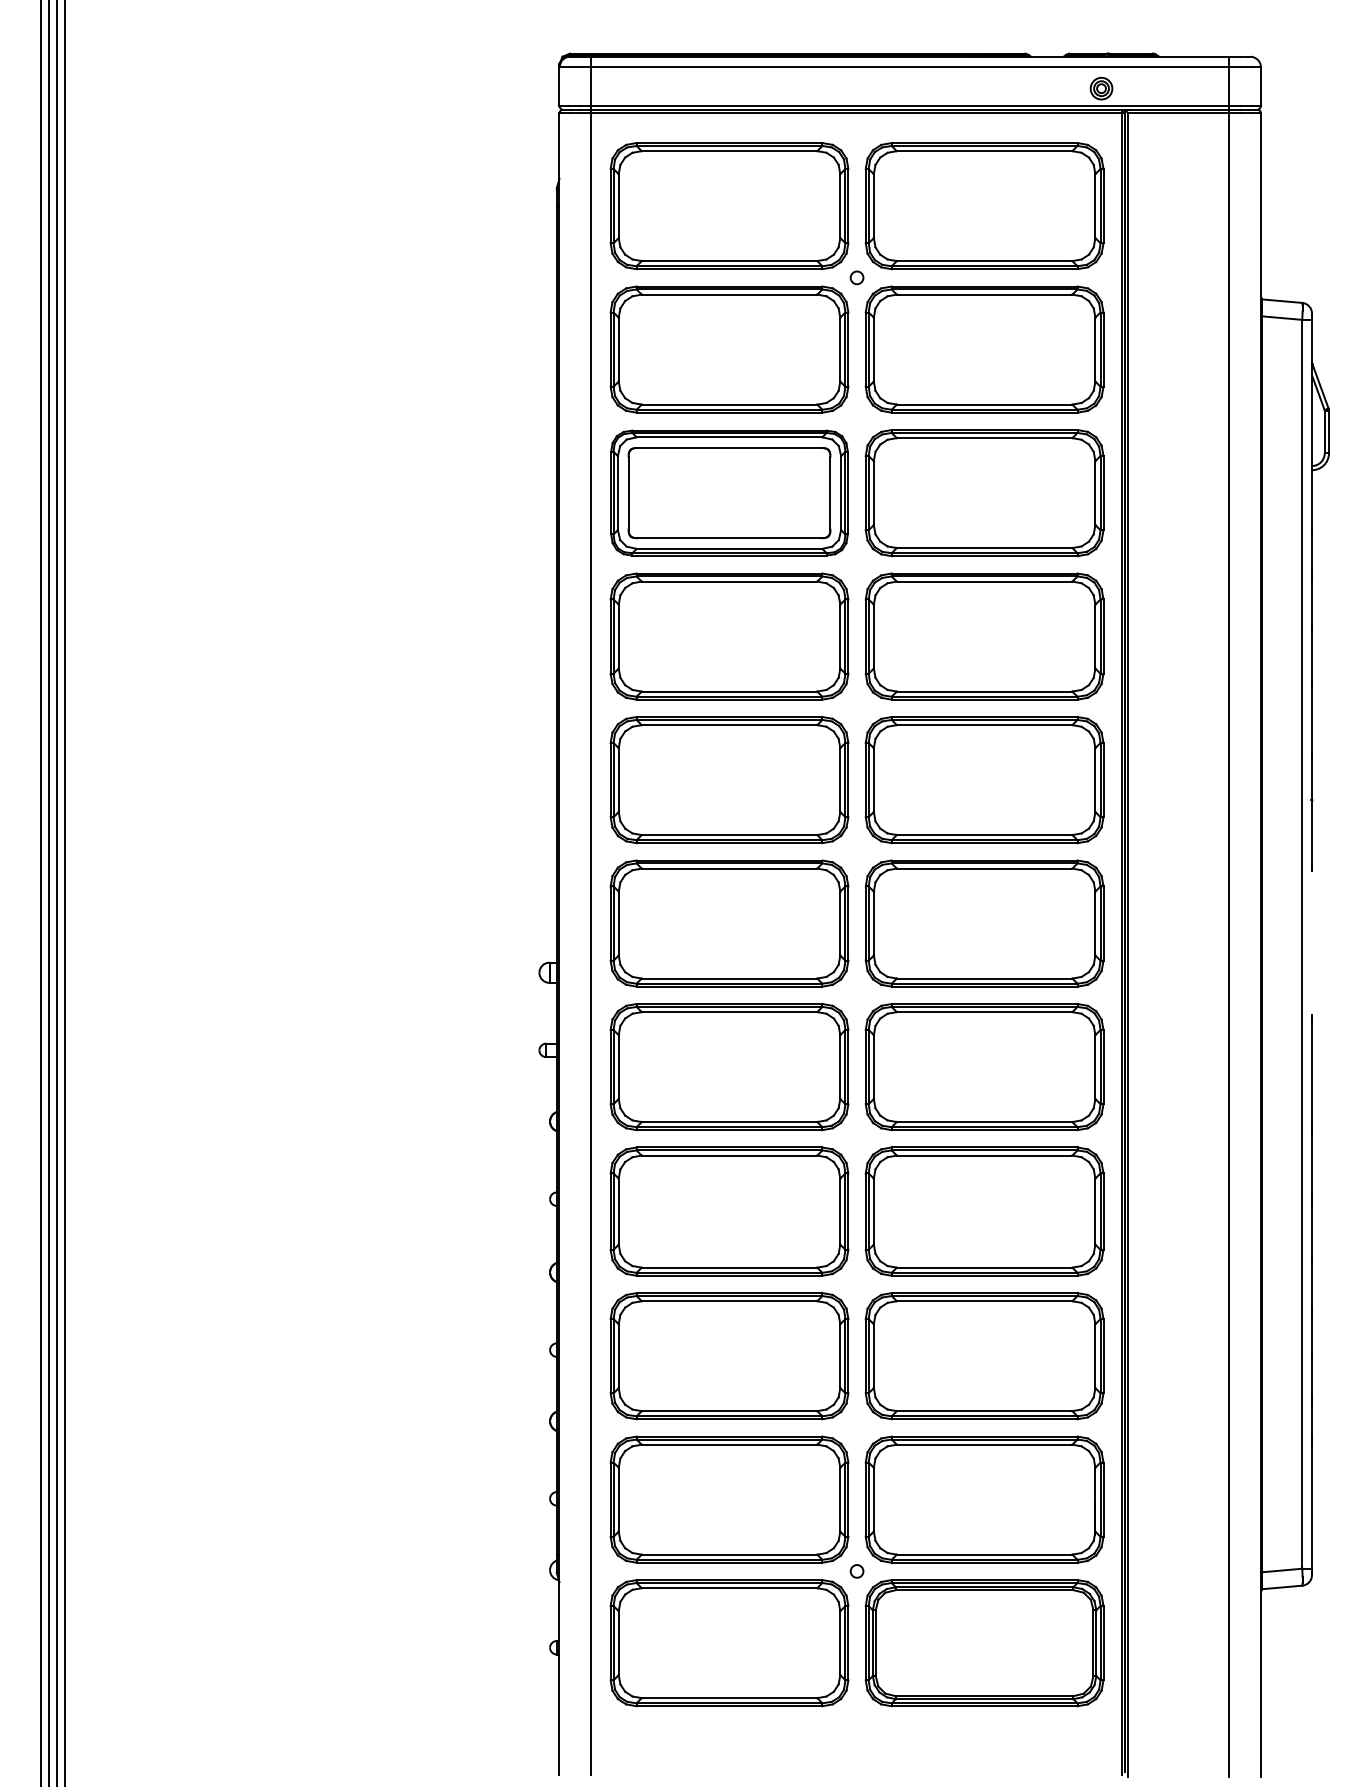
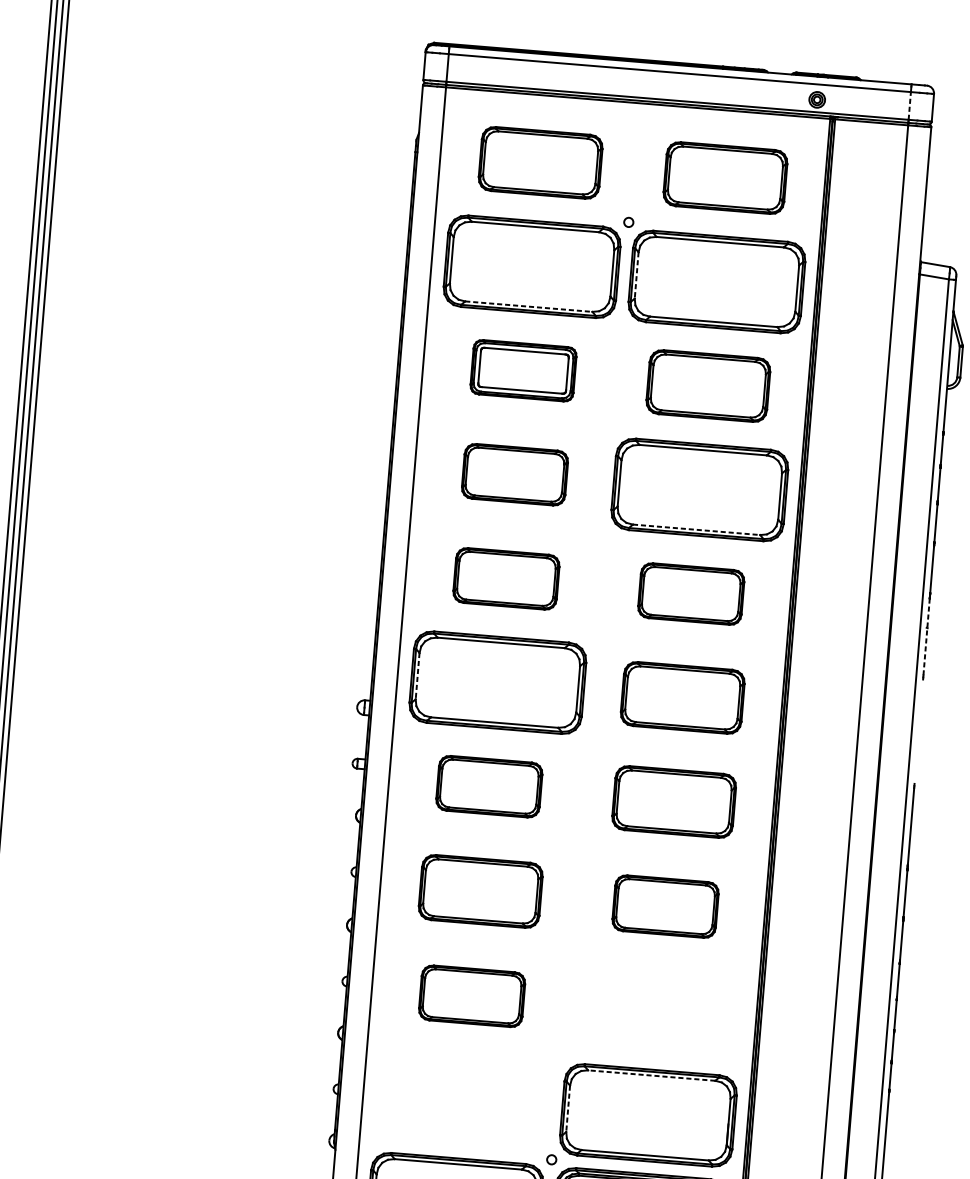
line: (1229, 86) -> (910, 105), solid -> dashed
part: (729, 206) -> (540, 163), size x0.7
part: (984, 206) -> (725, 178), size x0.7
line: (873, 349) -> (636, 275), solid -> dashed
line: (729, 404) -> (528, 306), solid -> dashed
part: (729, 492) -> (523, 370), size x0.6
part: (984, 493) -> (708, 386), size x0.7
part: (729, 636) -> (514, 474), size x0.6
line: (984, 691) -> (696, 529), solid -> dashed
part: (729, 780) -> (506, 579), size x0.6
part: (984, 780) -> (691, 594), size x0.6
line: (1312, 811) -> (927, 636), solid -> dashed
line: (618, 923) -> (417, 676), solid -> dashed
part: (984, 923) -> (682, 697), size x0.7
part: (729, 1066) -> (489, 786), size x0.6
part: (984, 1067) -> (674, 802), size x0.7
part: (729, 1211) -> (480, 891), size x0.7
part: (984, 1211) -> (665, 906), size x0.6
part: (729, 1356) -> (472, 996), size x0.6
part: (984, 1356) -> (656, 1011), removed
line: (984, 1444) -> (651, 1075), solid -> dashed
part: (729, 1499) -> (463, 1100), removed
line: (873, 1499) -> (567, 1108), solid -> dashed

